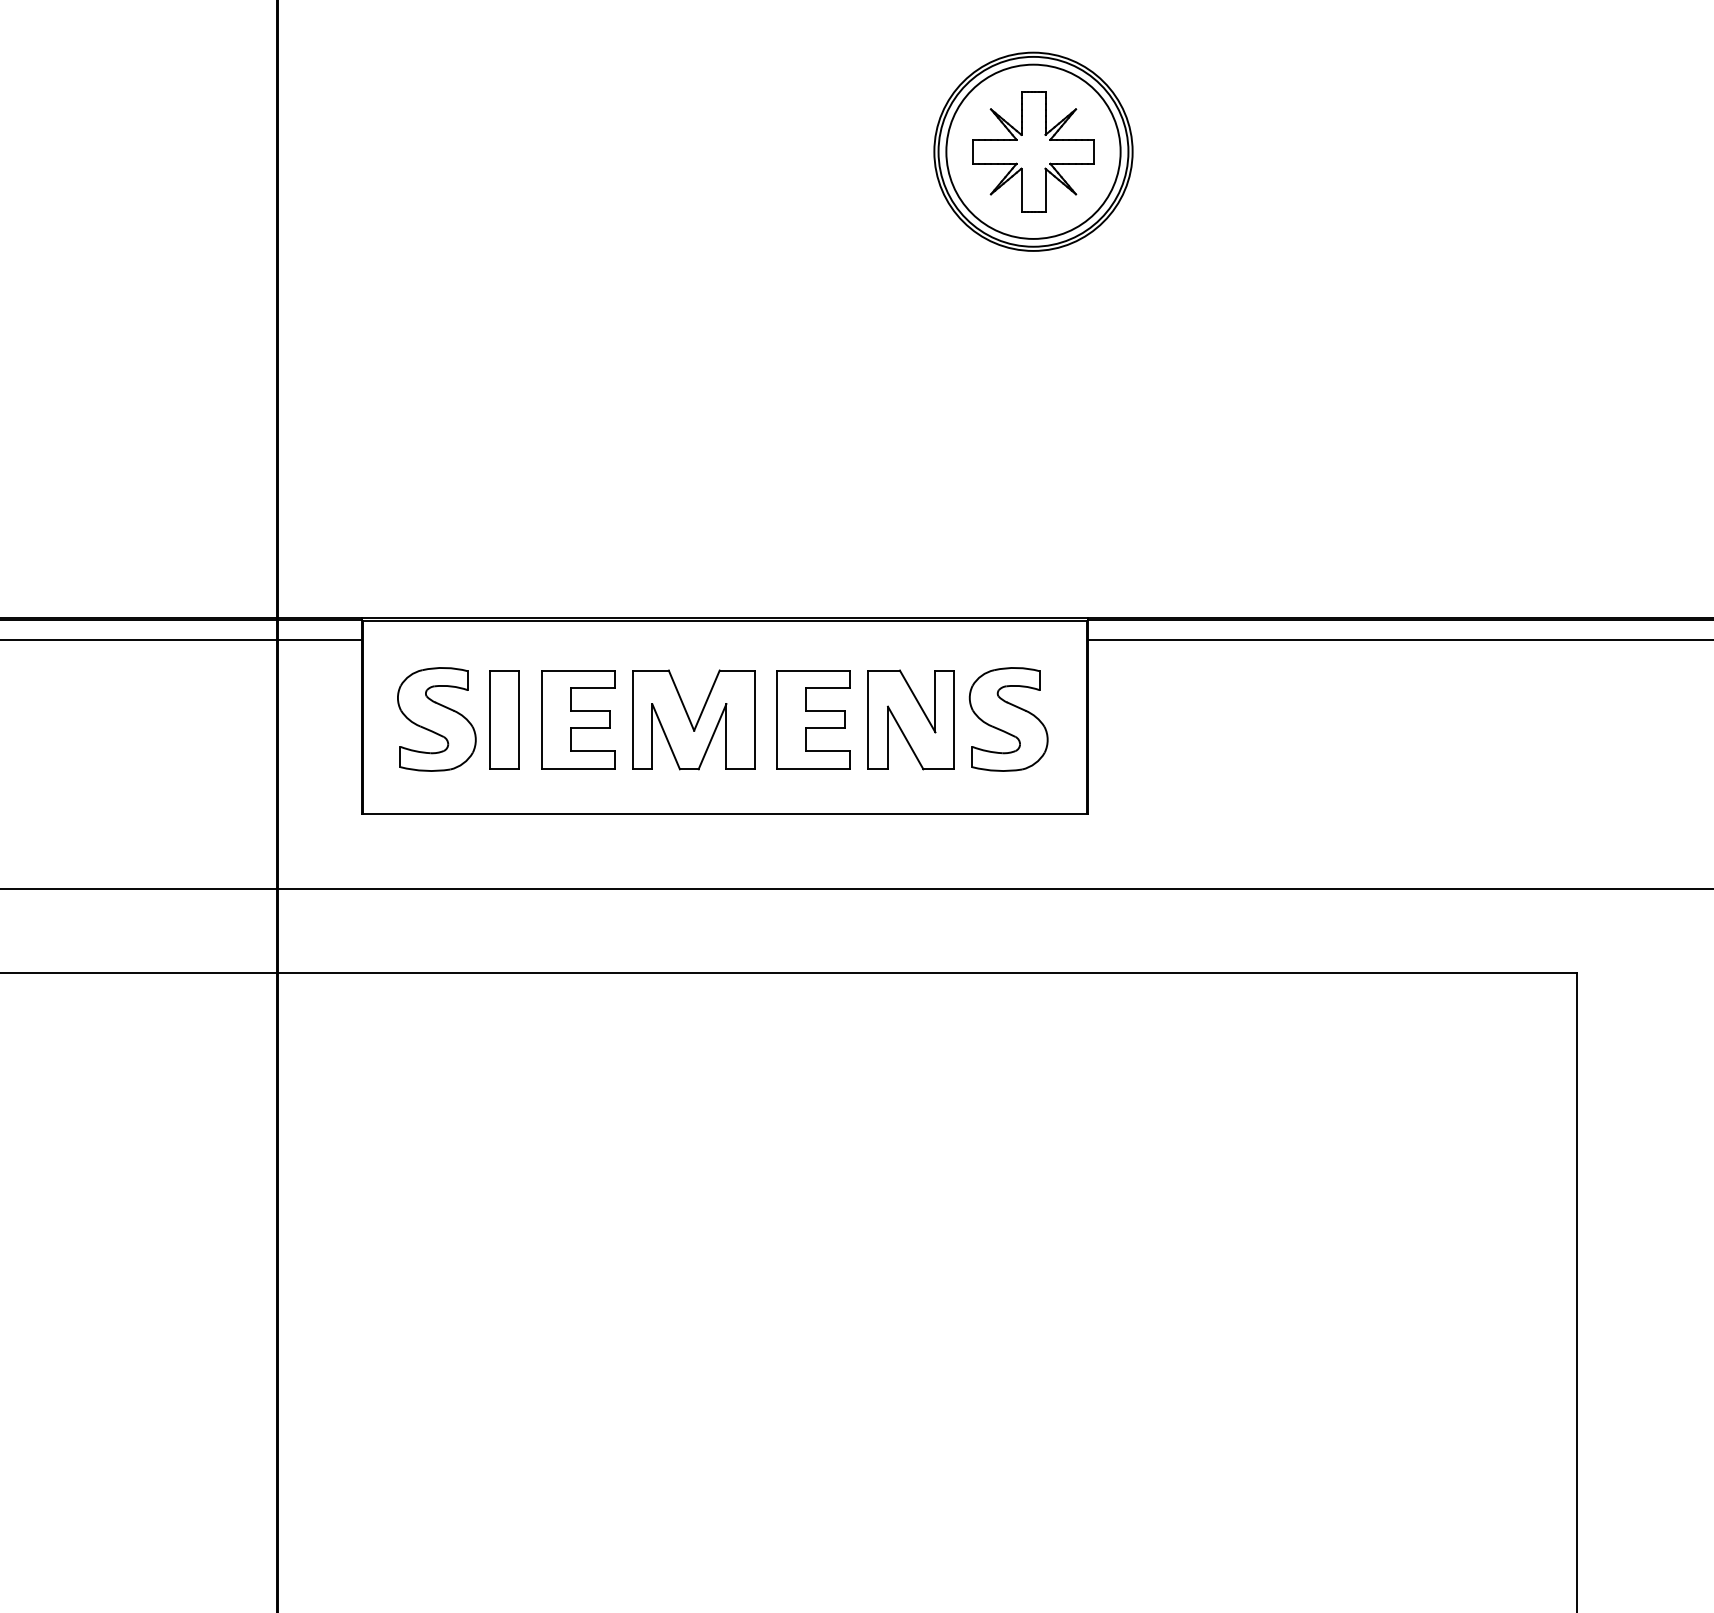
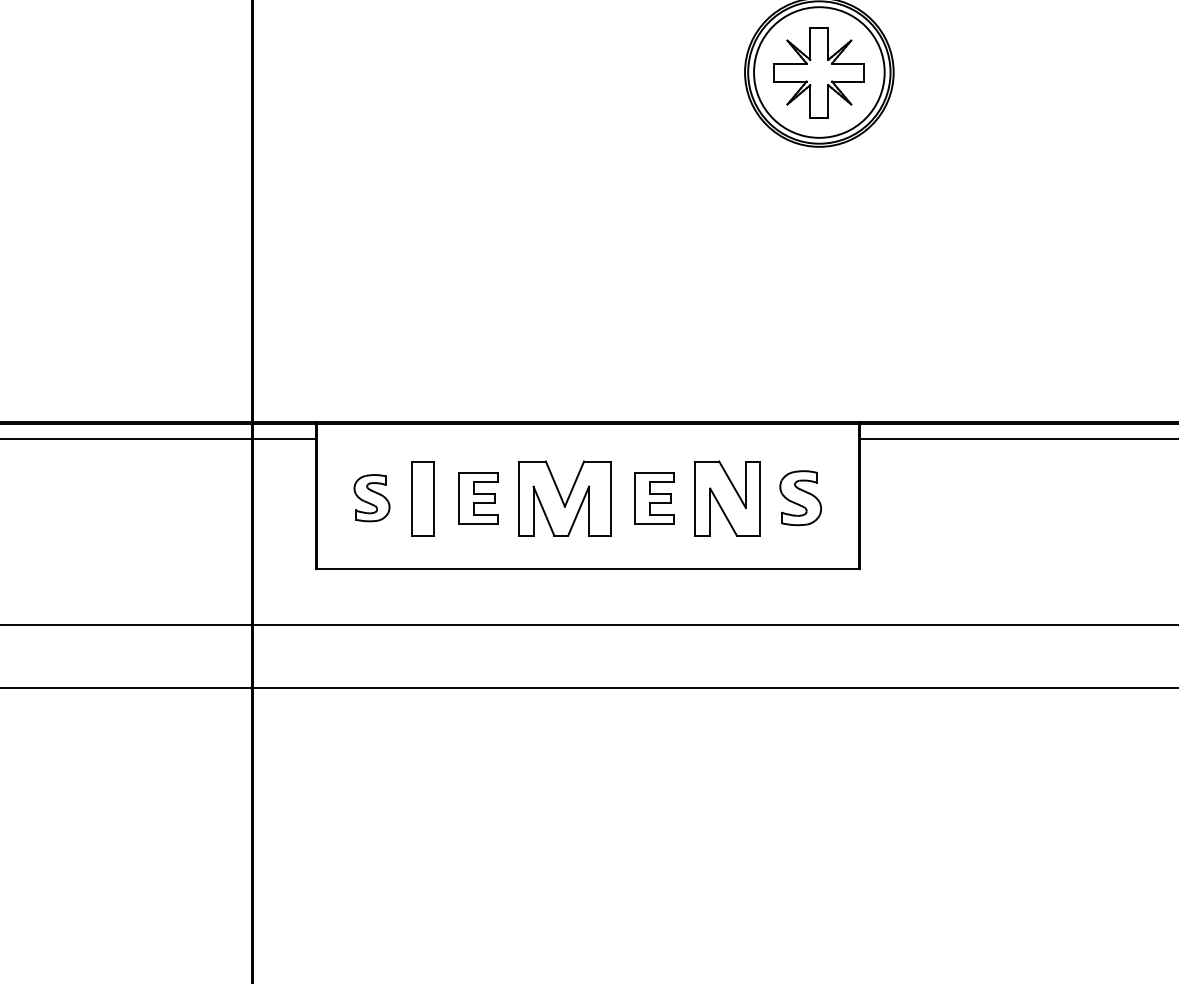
part: (436, 719) -> (371, 498), size x0.6
part: (578, 719) -> (478, 498), size x0.7
part: (813, 719) -> (654, 498), size x0.7
part: (1008, 719) -> (800, 498), size x0.7

